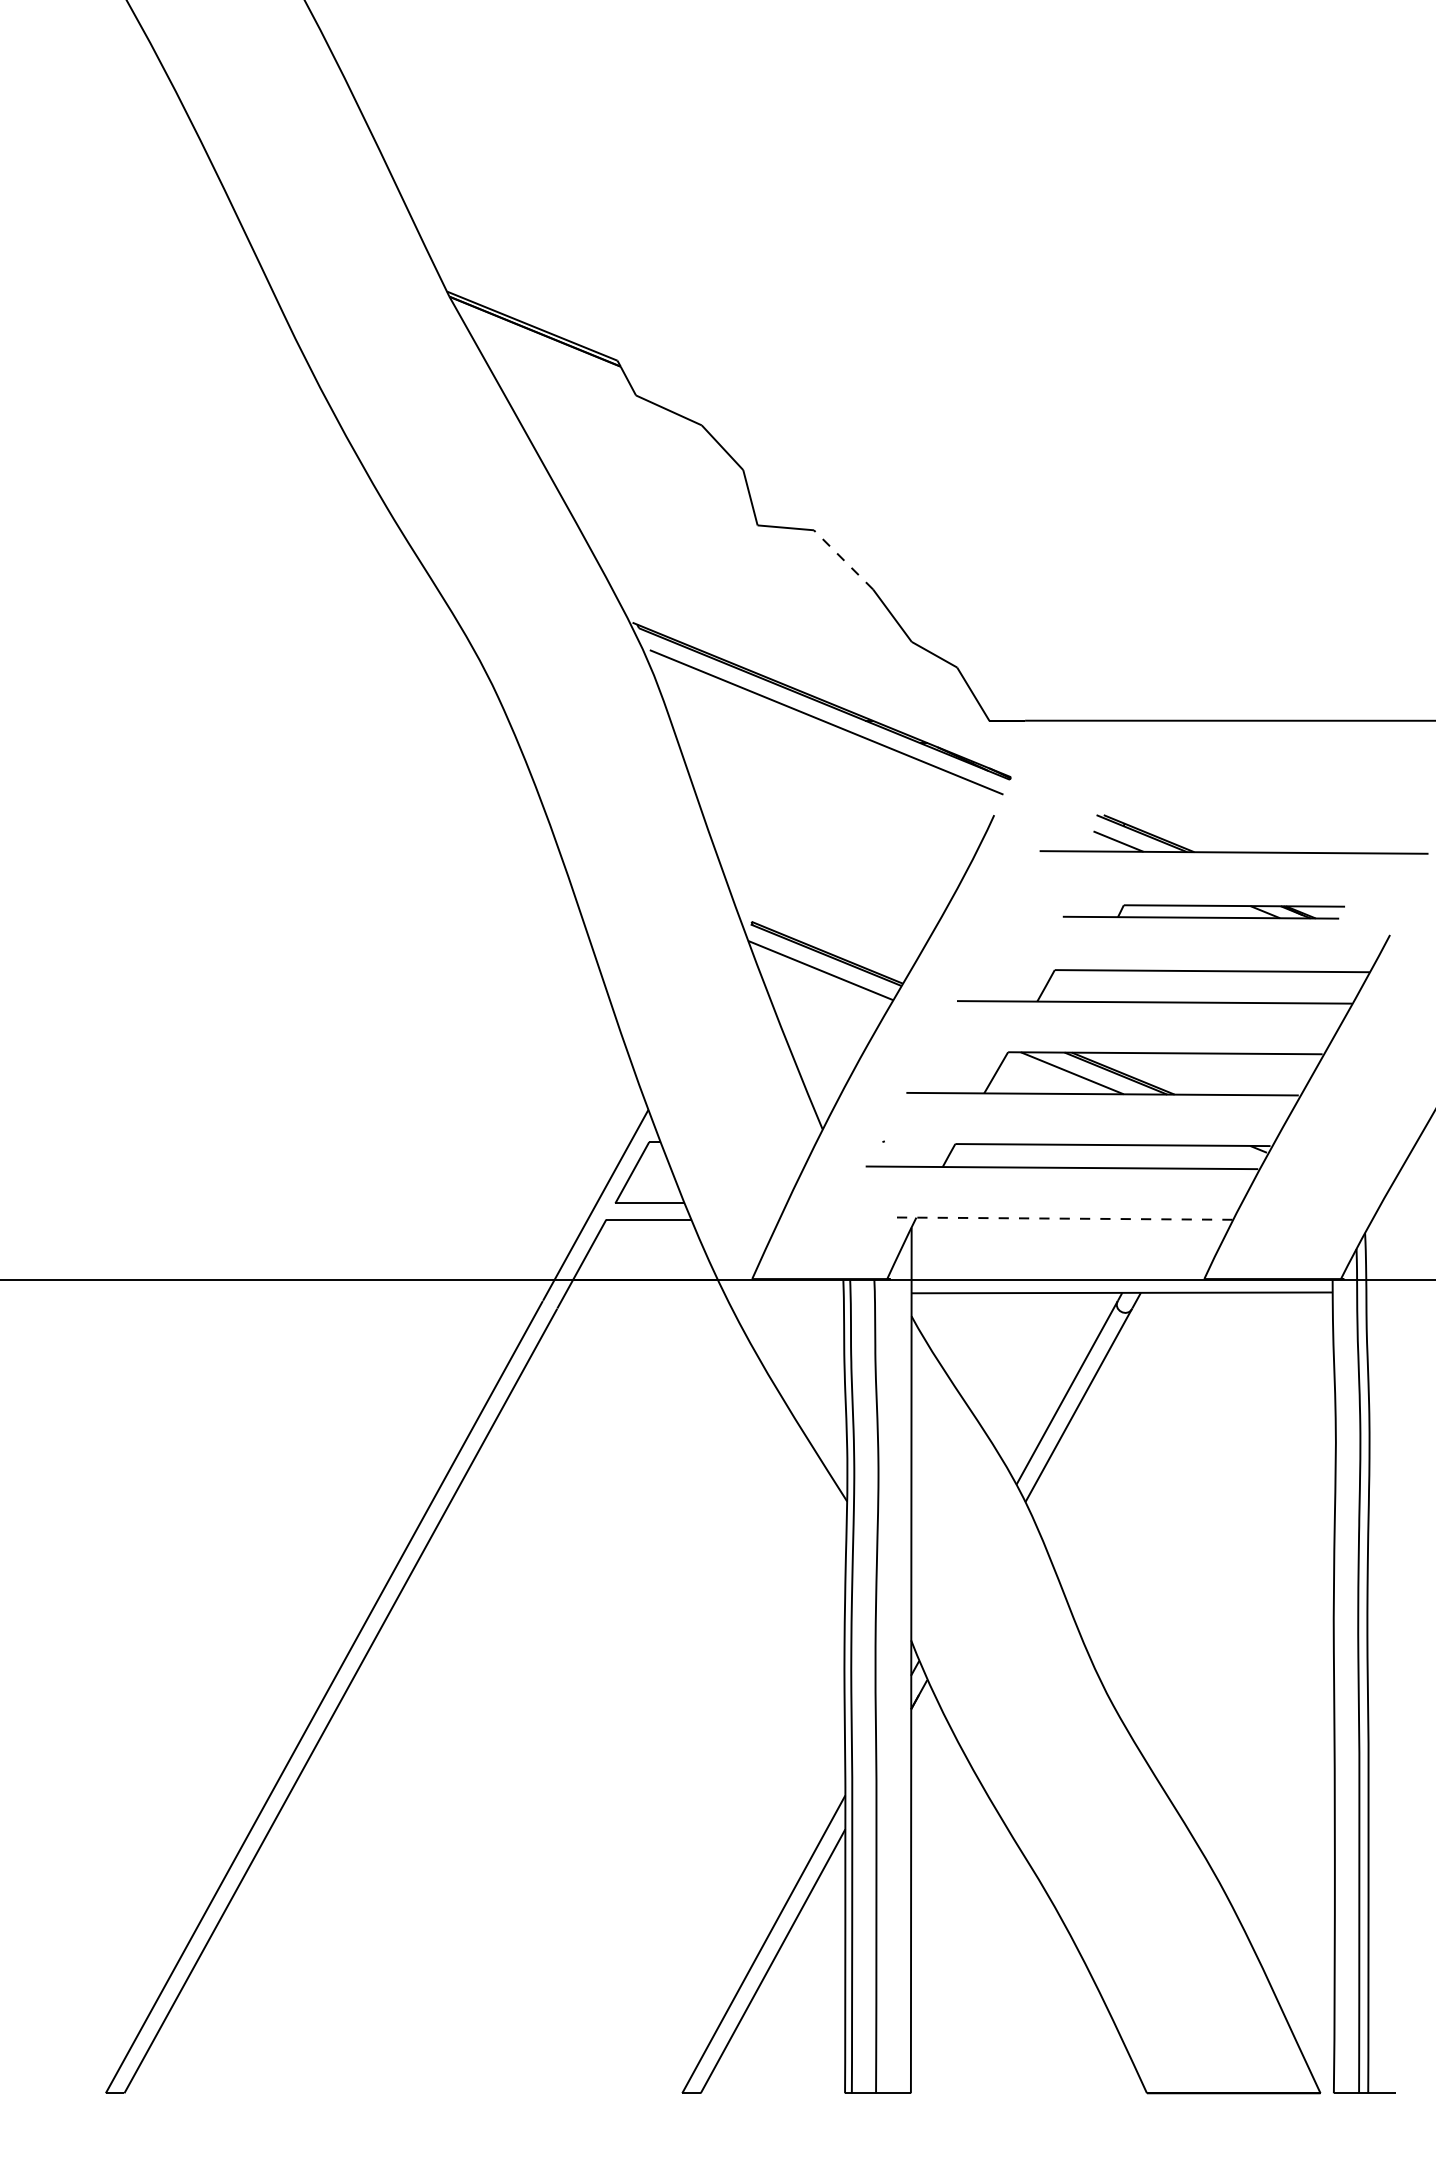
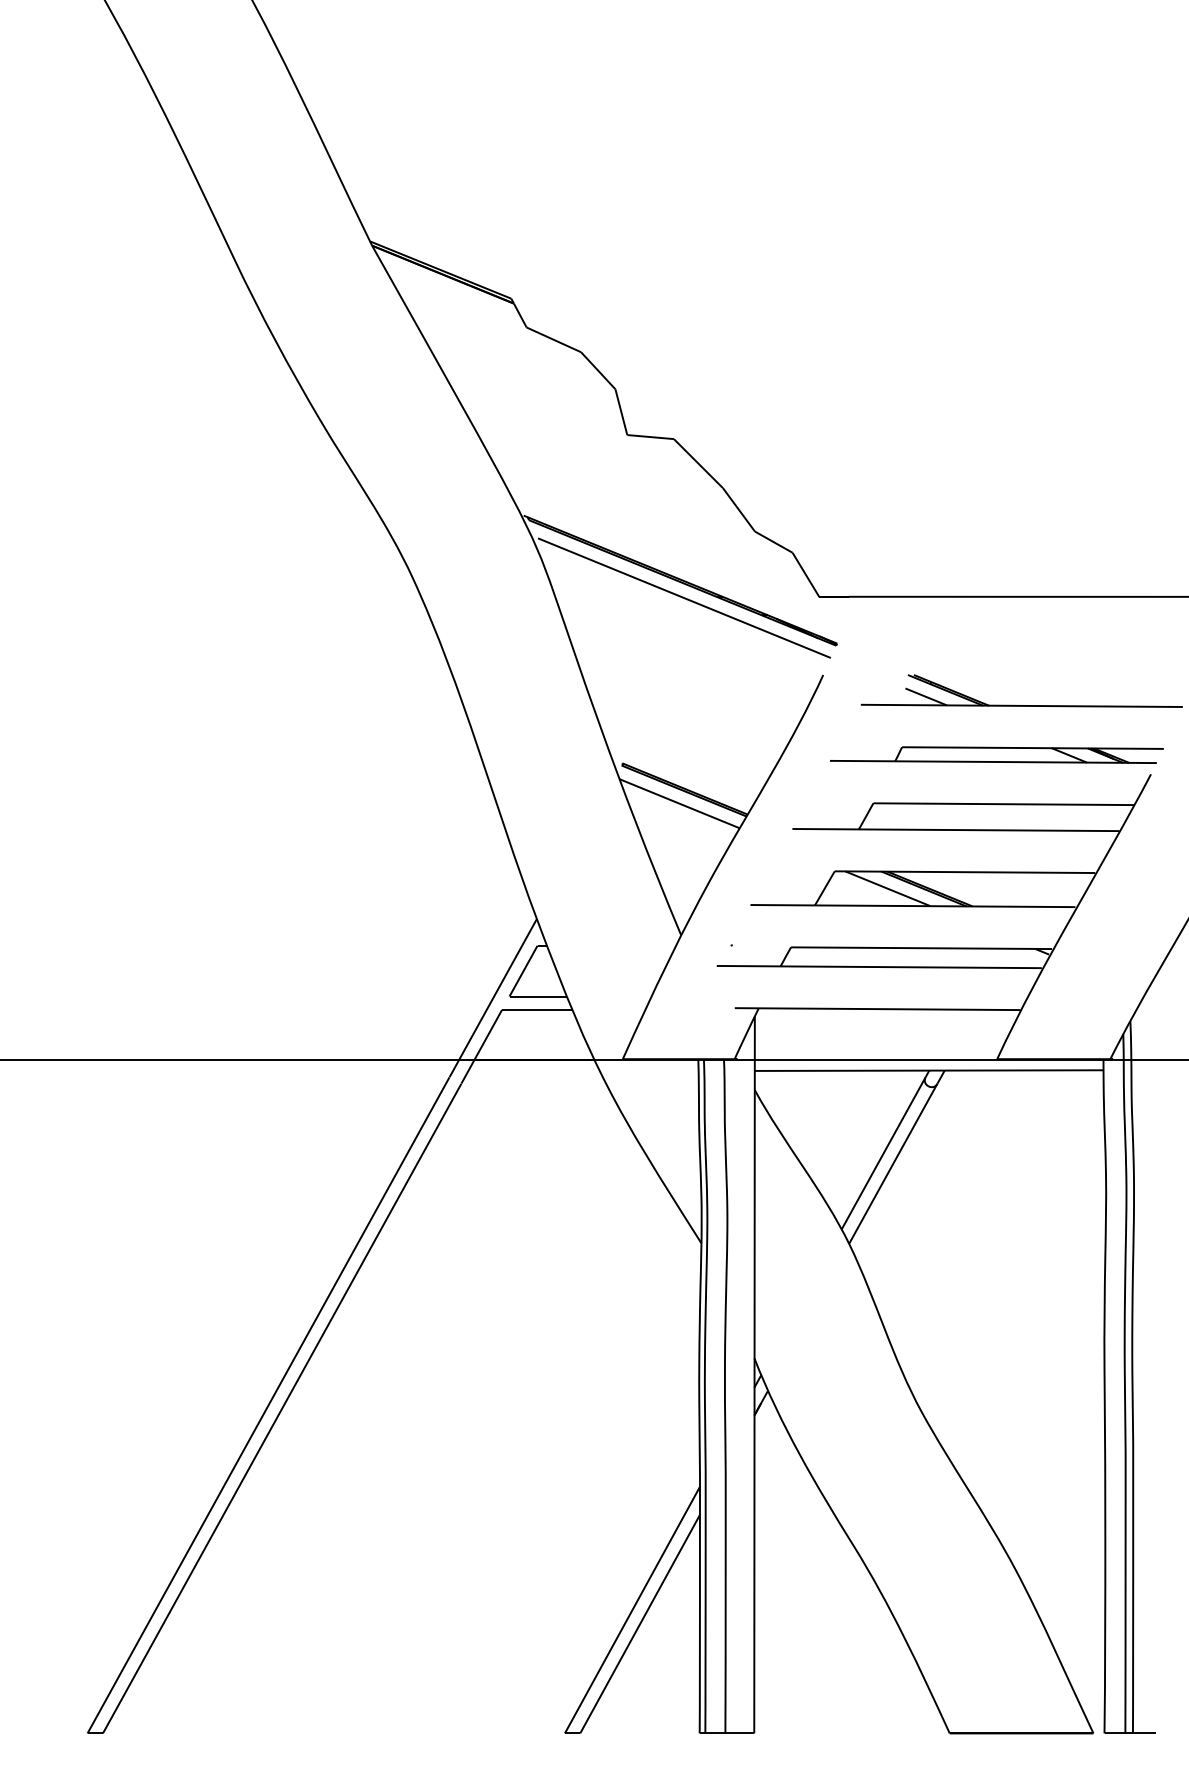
line: (843, 559) -> (698, 463), dashed -> solid
part: (1203, 911) -> (996, 754), size x1.43
line: (1059, 1218) -> (877, 1009), dashed -> solid

